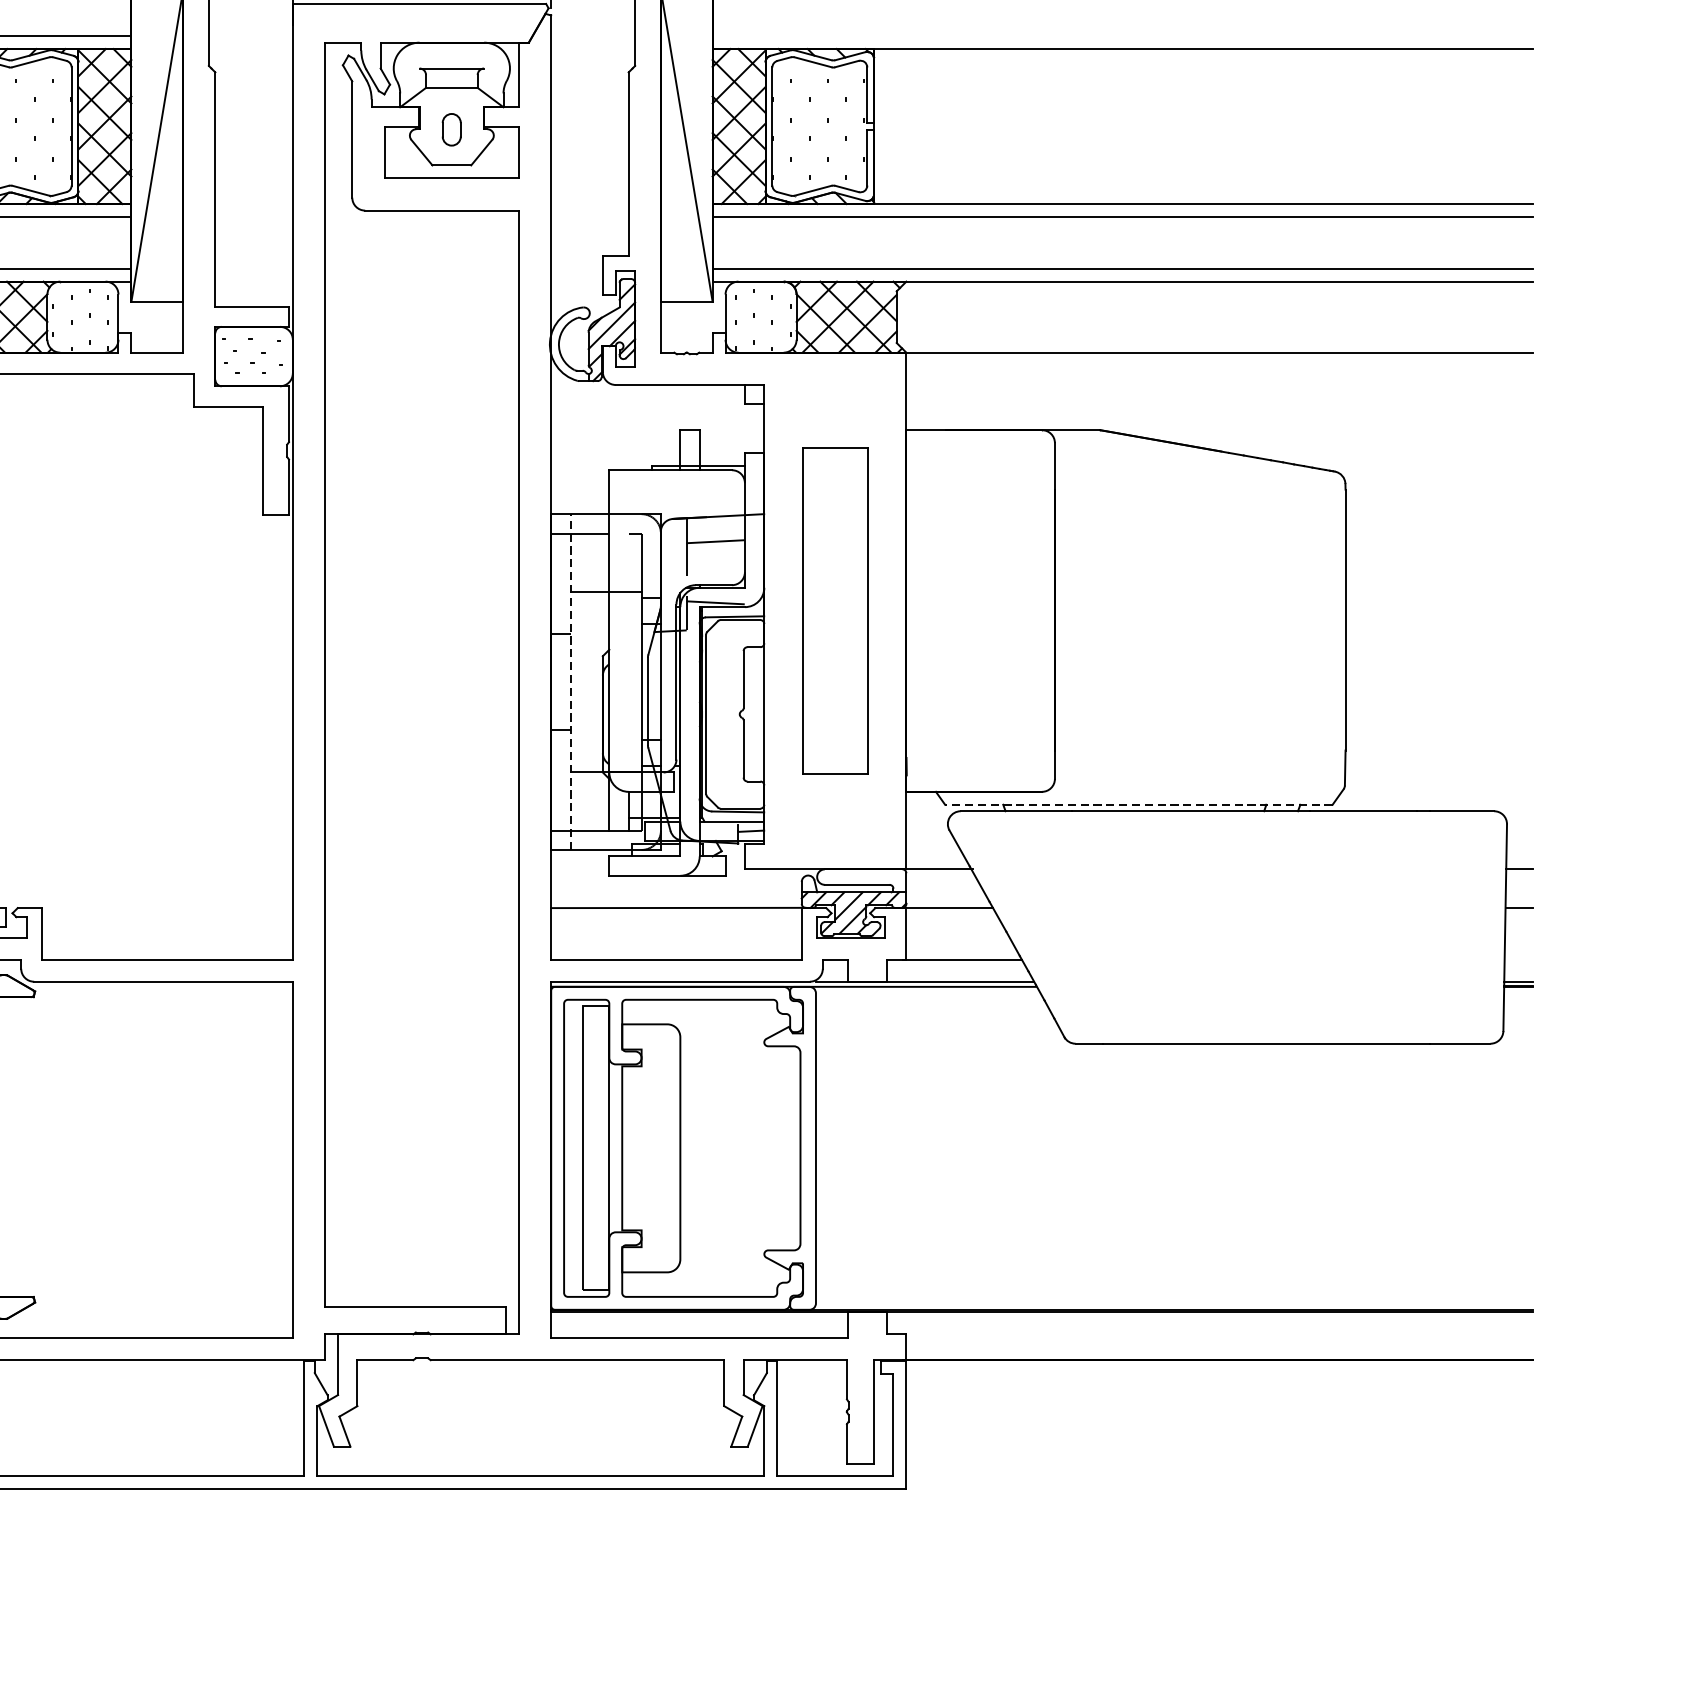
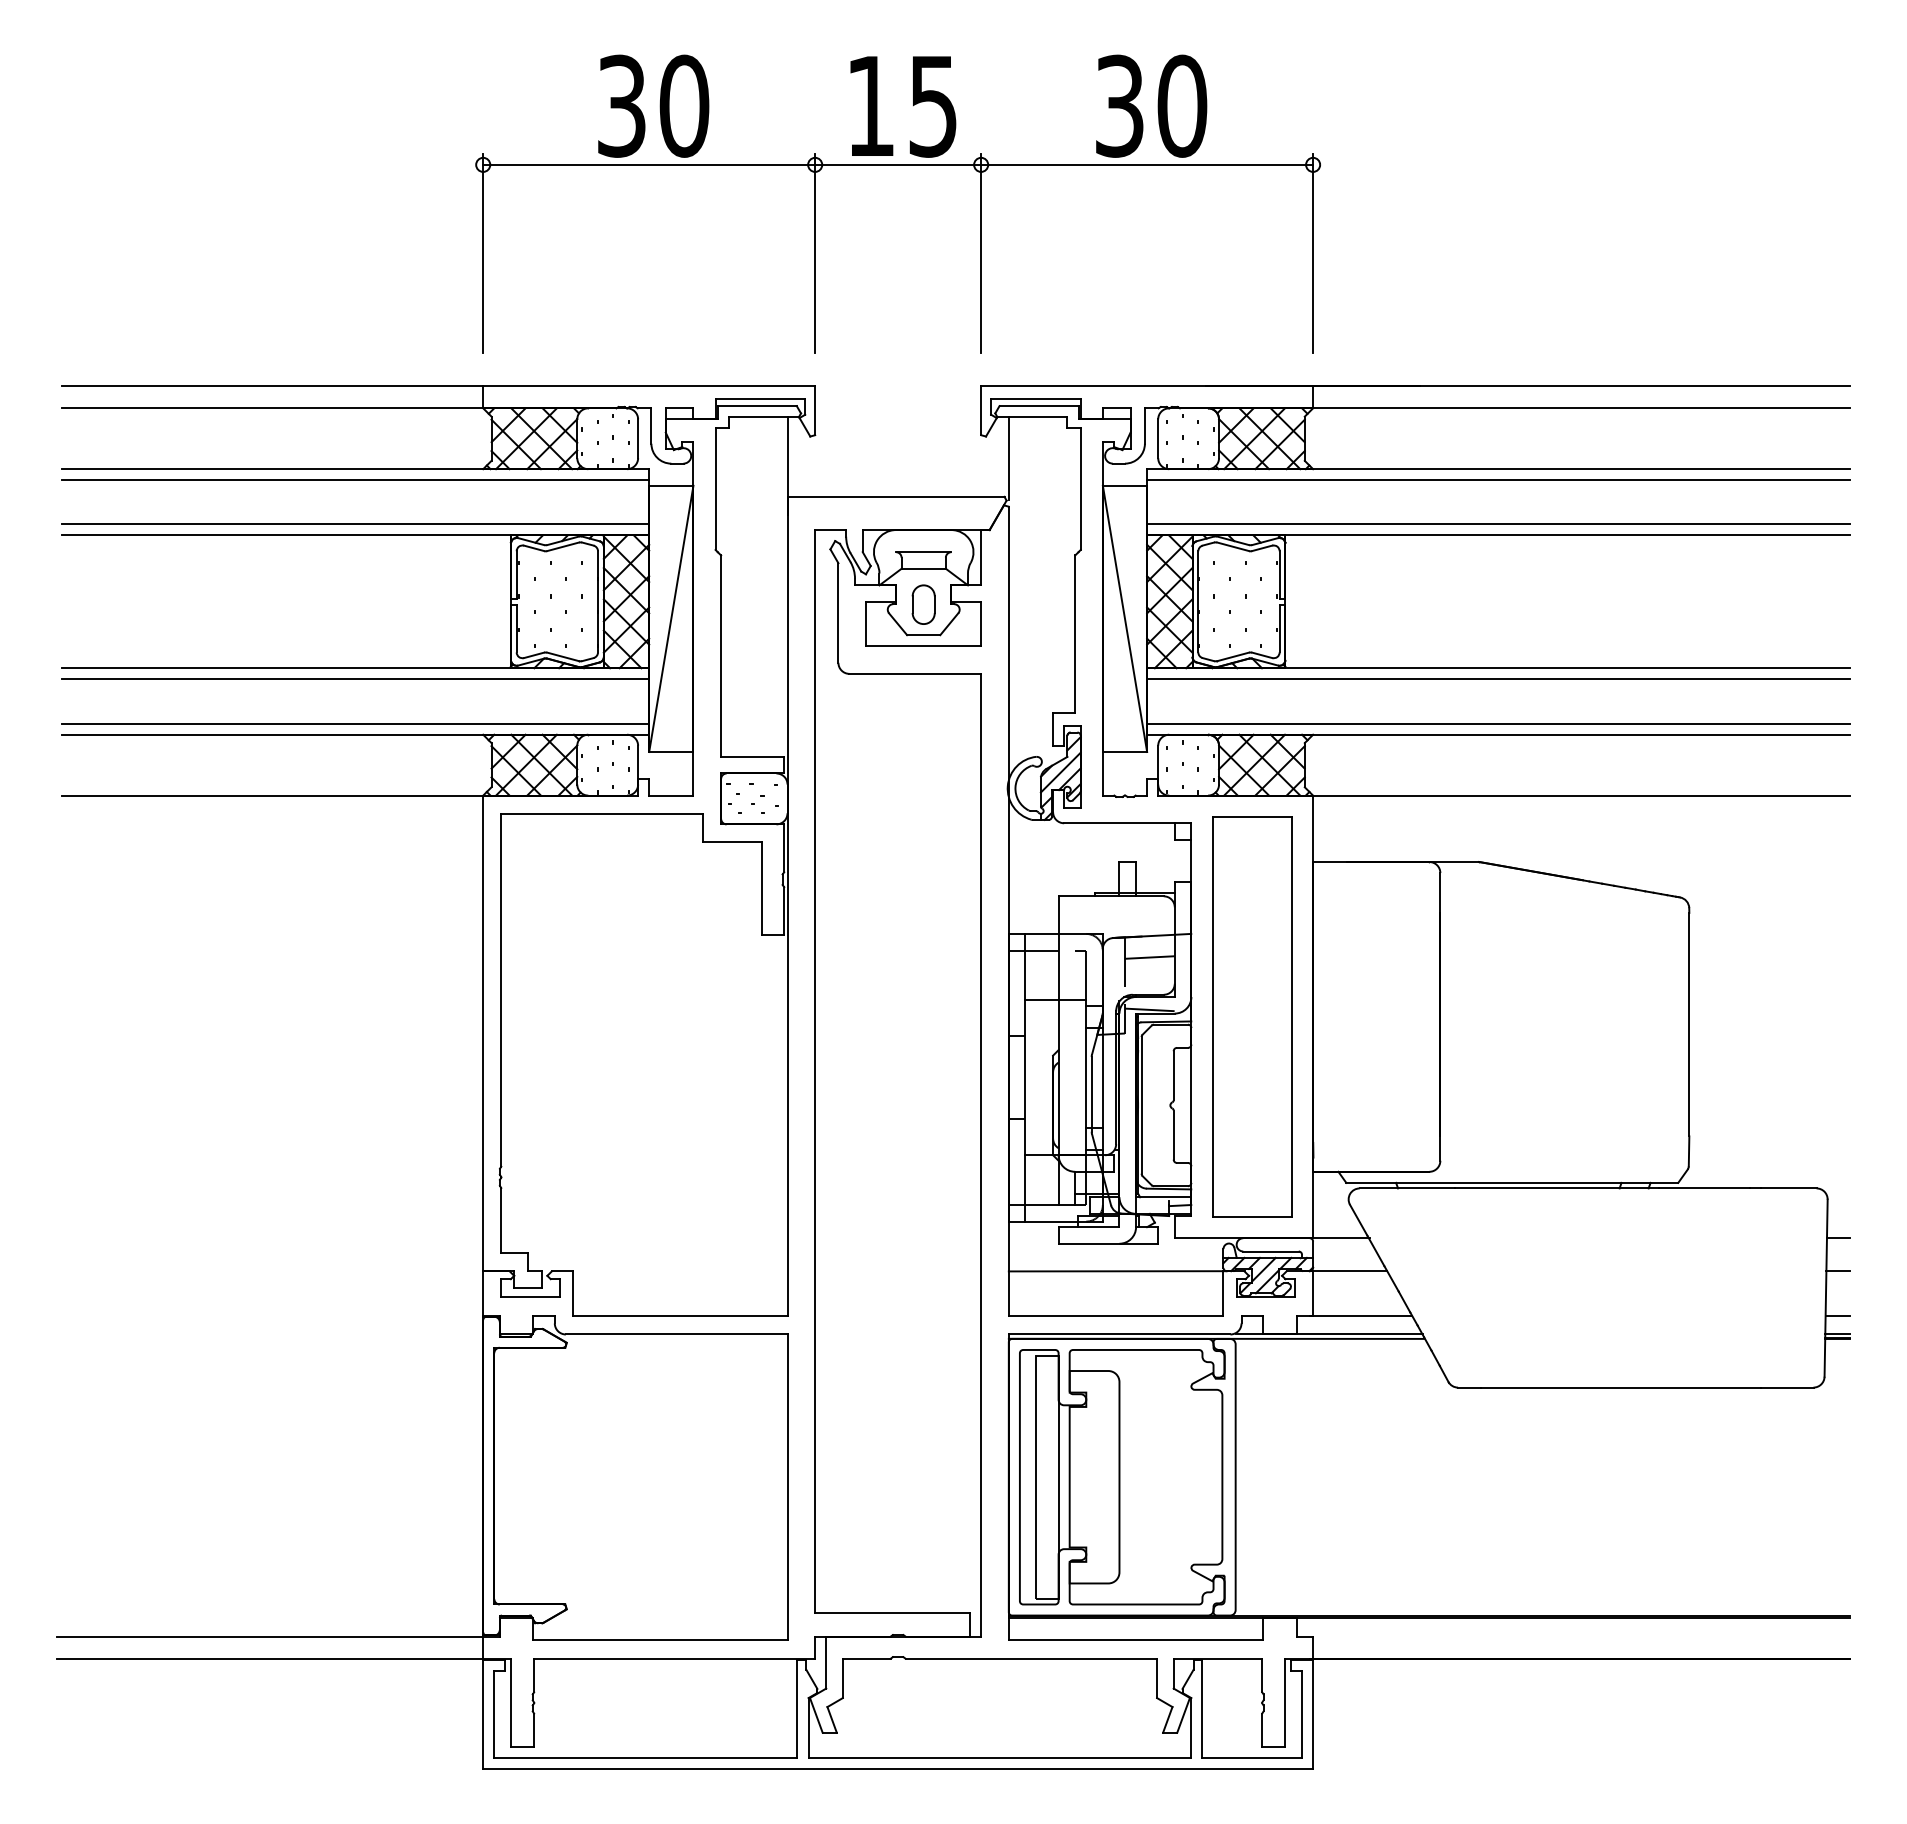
line: (1122, 36) -> (1498, 524), added
part: (451, 129) -> (923, 604), size x1.43
part: (835, 610) -> (1252, 1016), size x1.43
line: (570, 681) -> (1025, 1077), dashed -> solid
line: (1139, 804) -> (1512, 1182), dashed -> solid
line: (1518, 959) -> (1837, 1315), added

